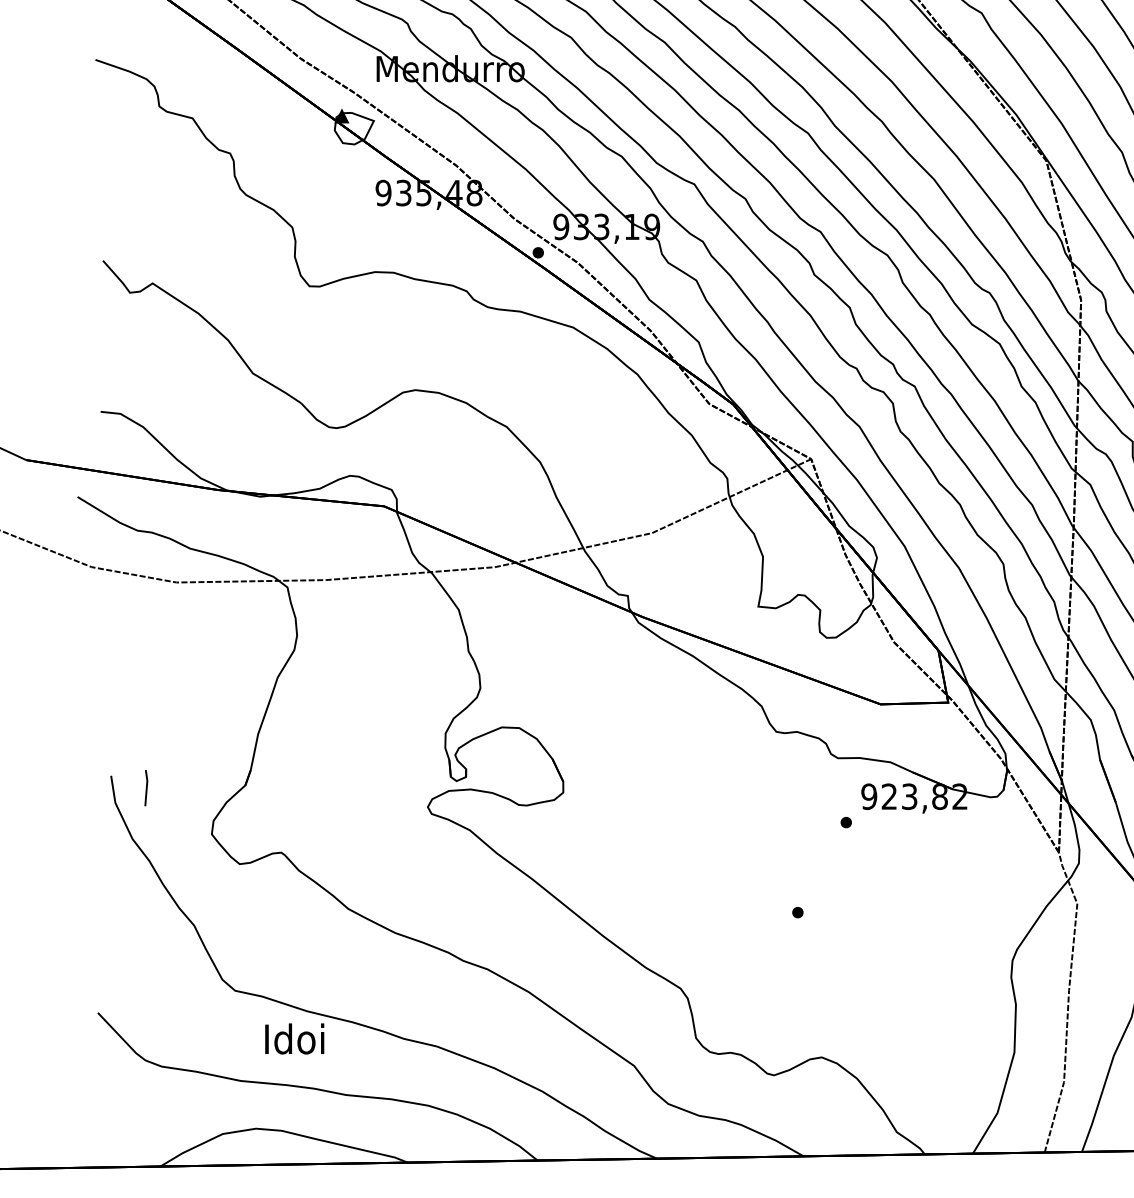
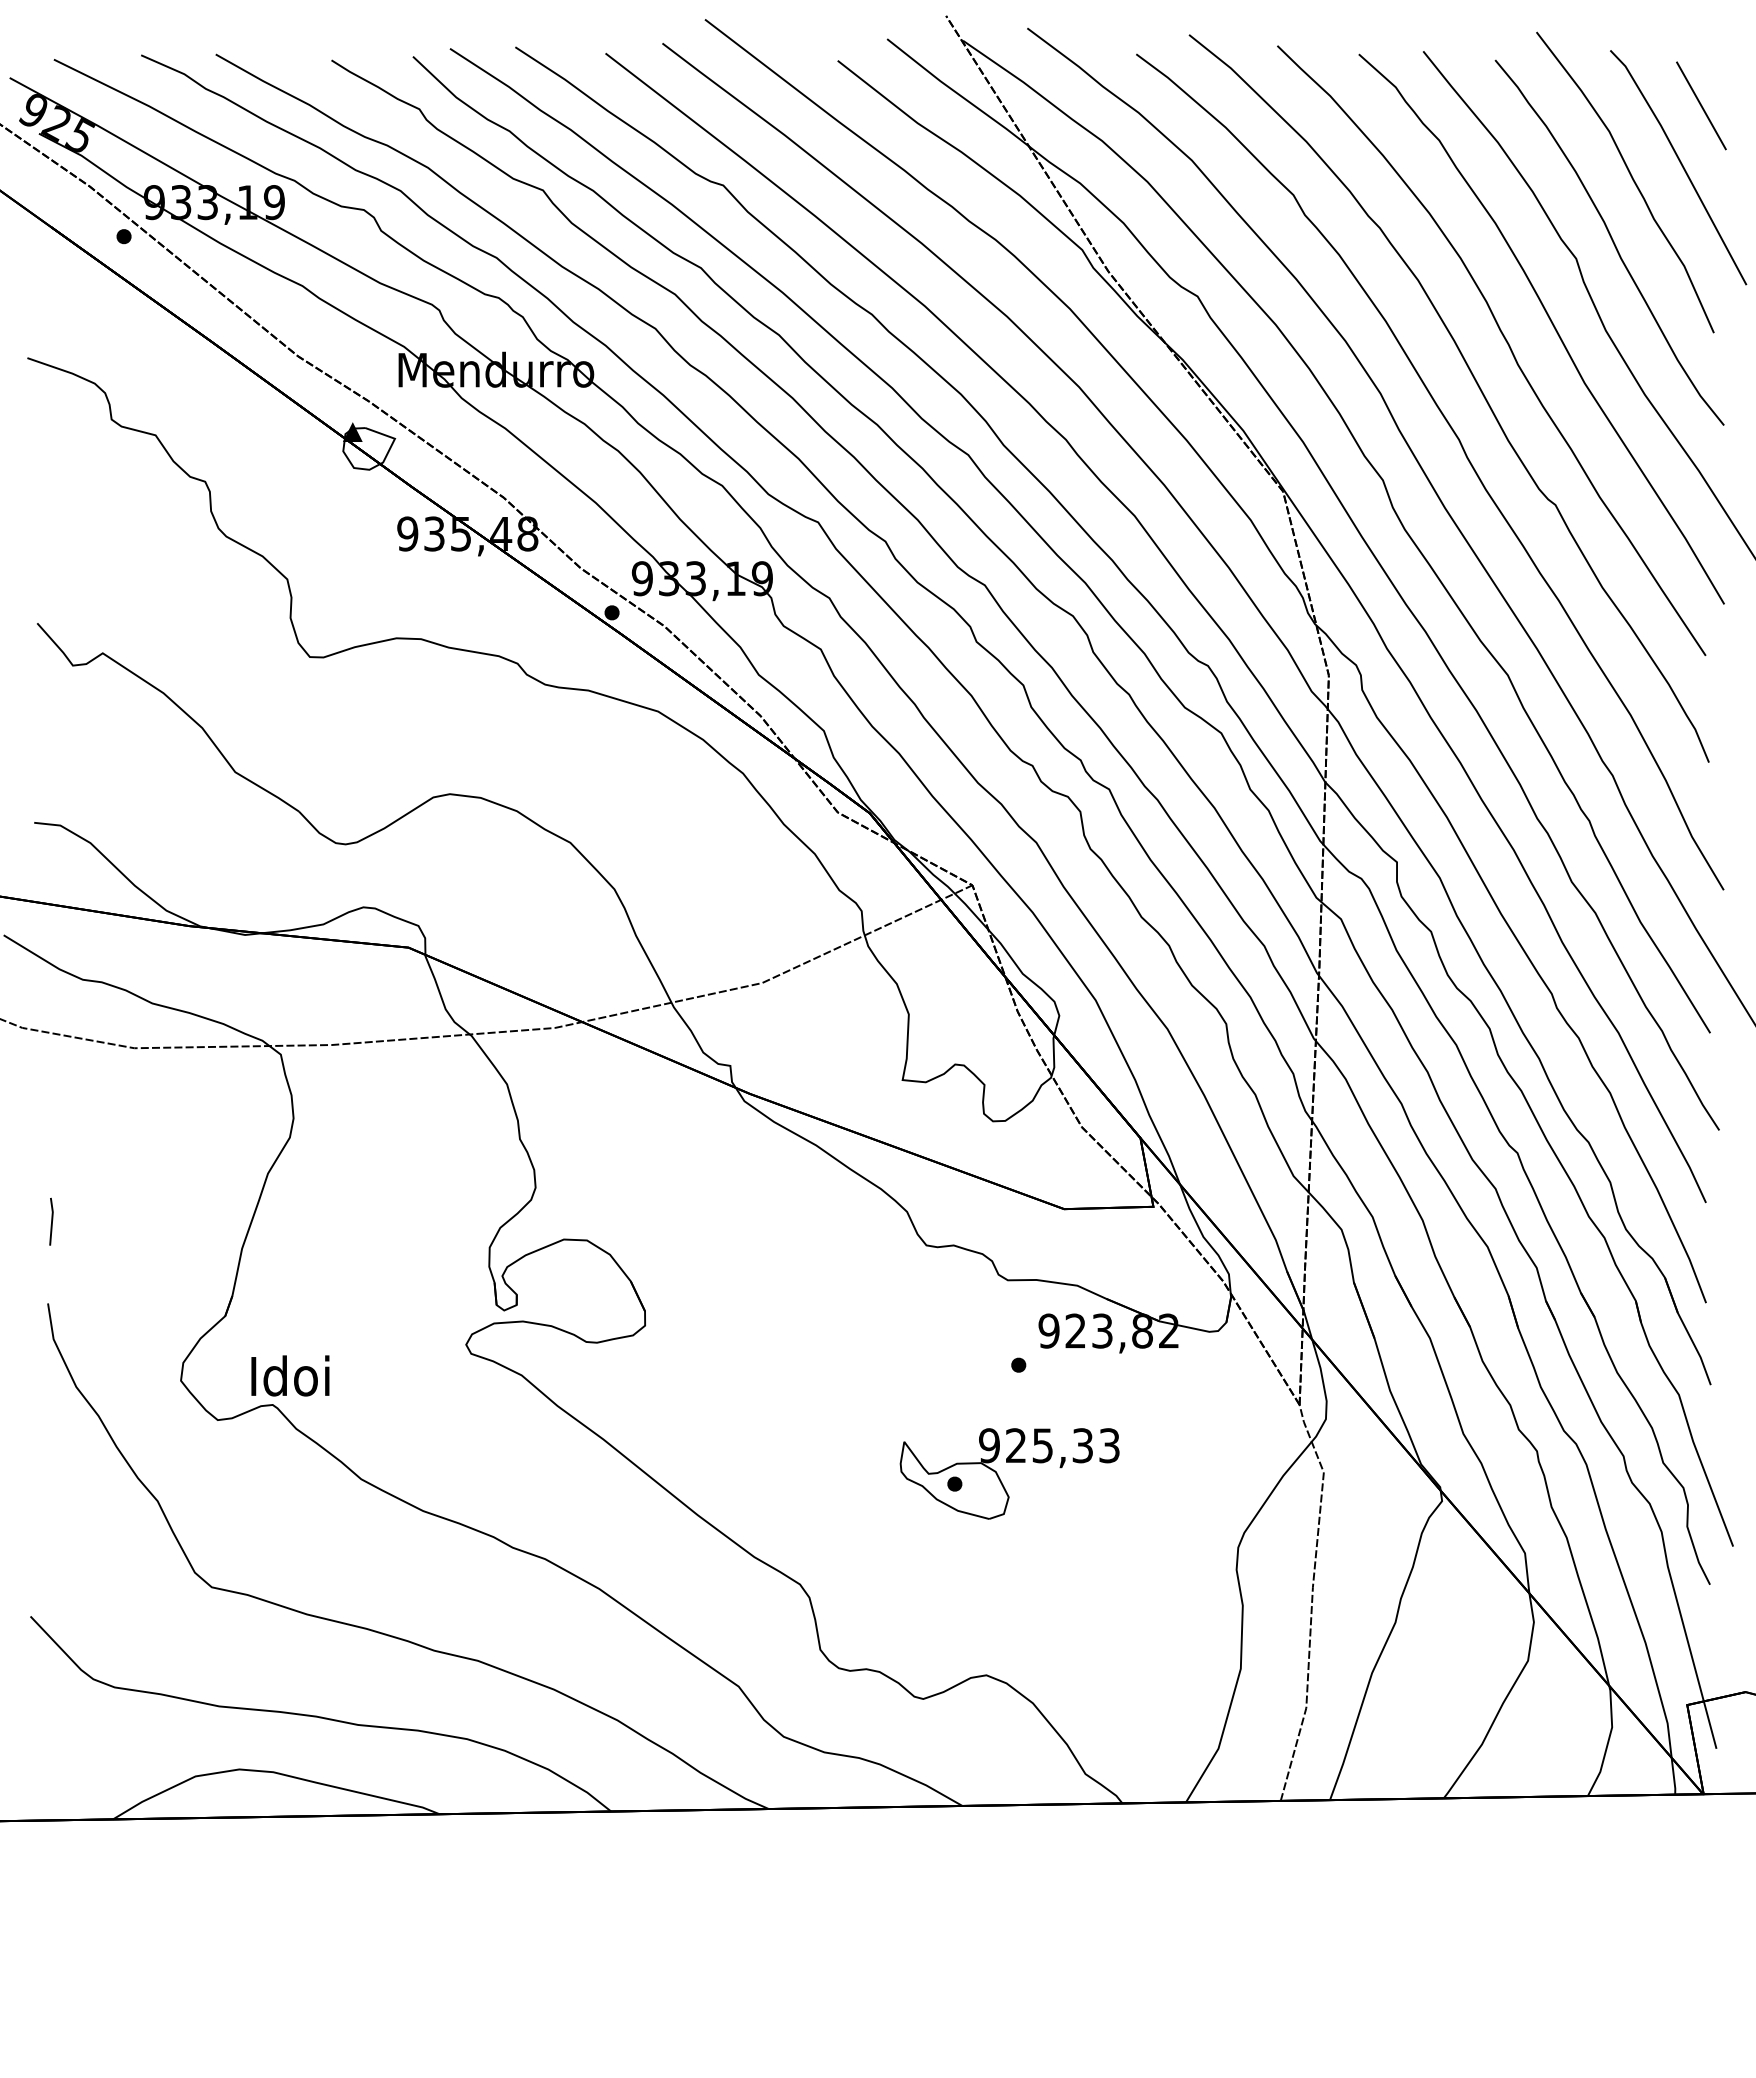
line: (146, 787) -> (51, 1221), moved
part: (832, 908) -> (1000, 1478), added
text: (294, 1038) -> (290, 1375), moved

